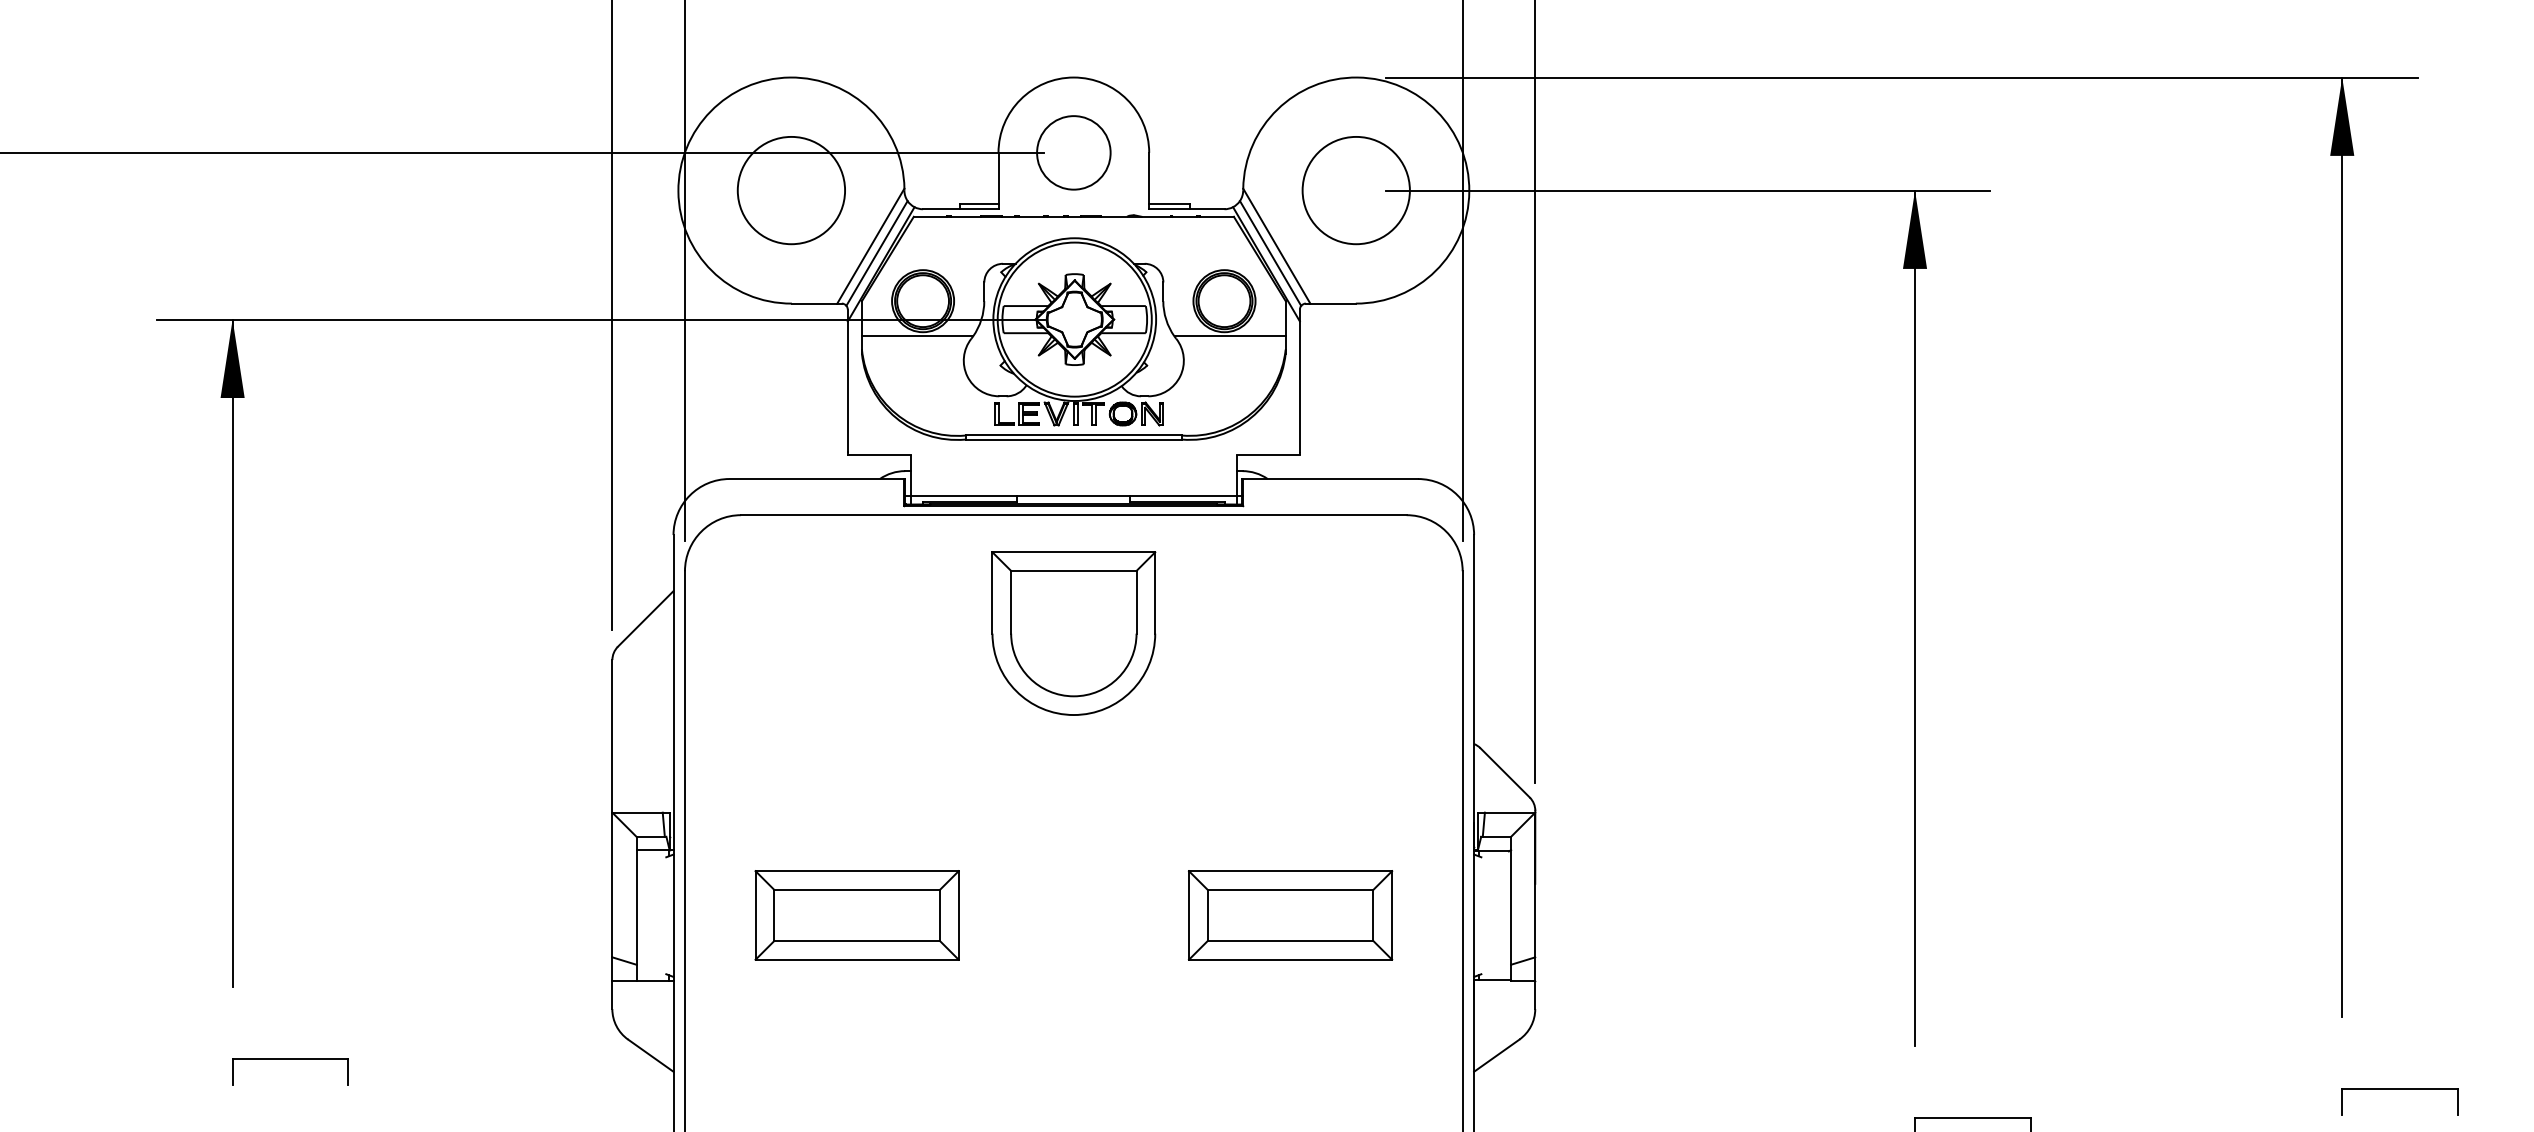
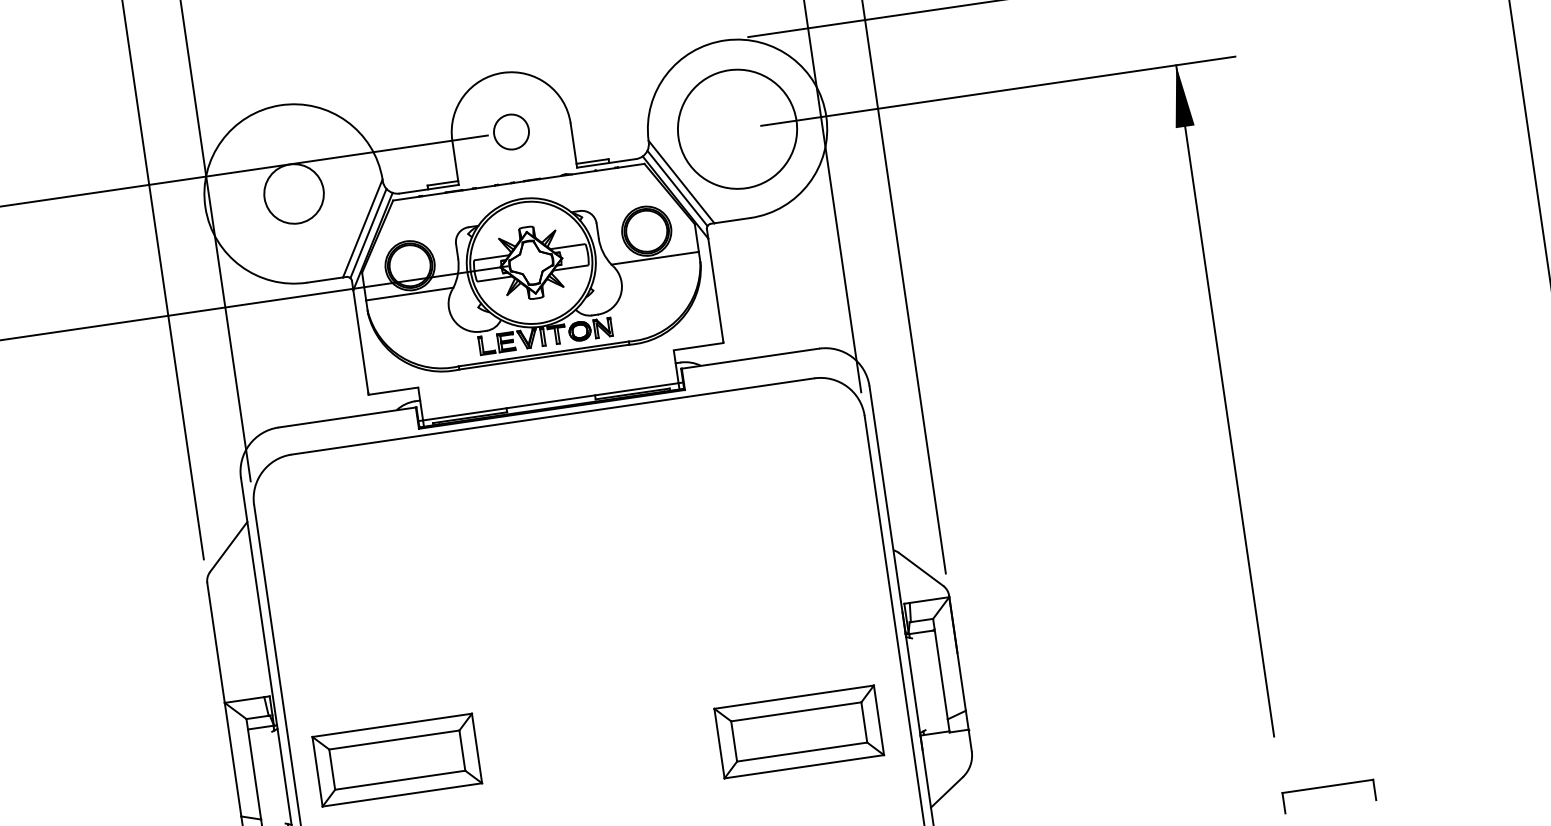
circle: (1073, 152) -> (511, 131), size x0.6
circle: (791, 190) -> (294, 193), size x0.7
circle: (1355, 190) -> (736, 129), size x1.4
part: (1073, 633) -> (566, 509), removed
part: (856, 915) -> (396, 760), moved
part: (1290, 915) -> (799, 732), moved

